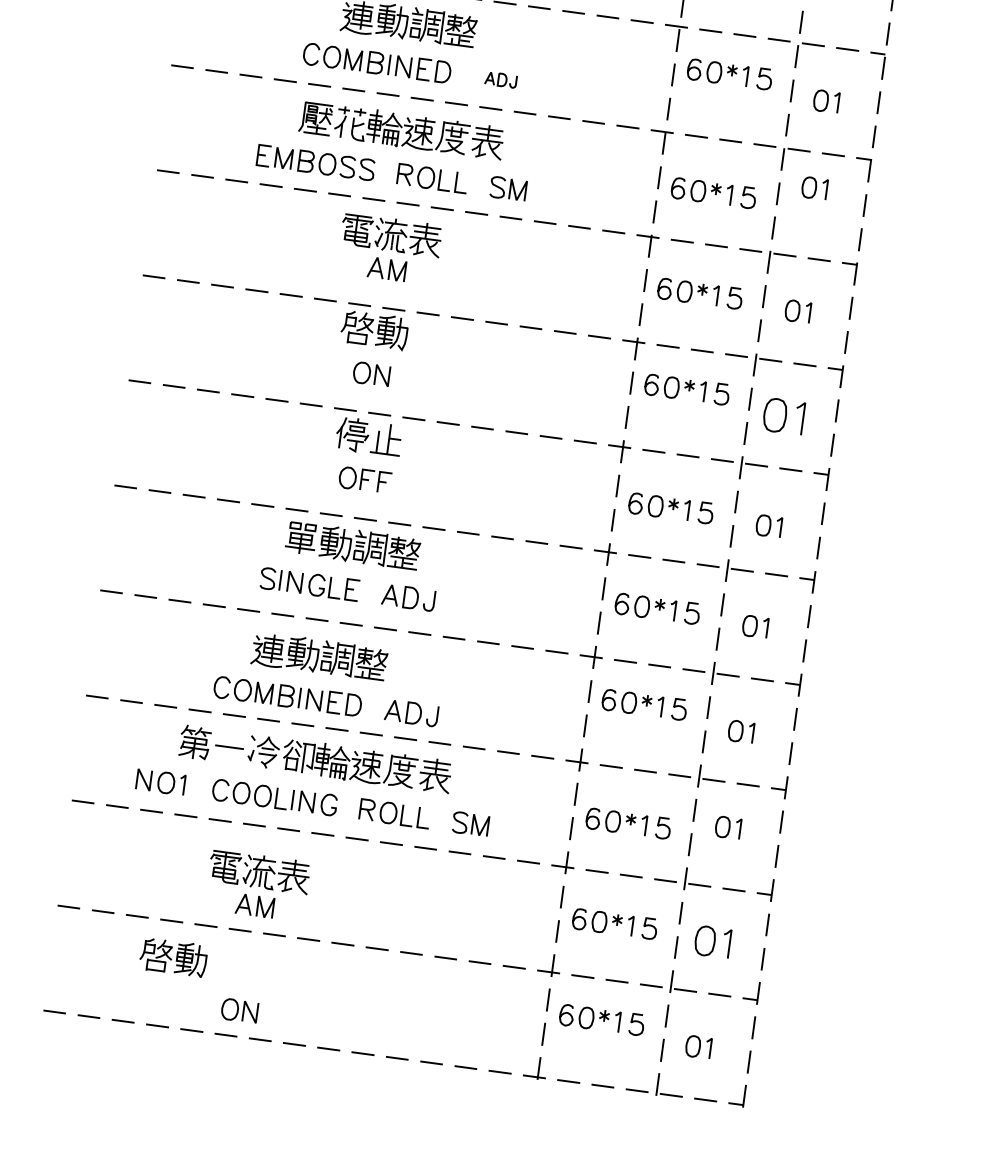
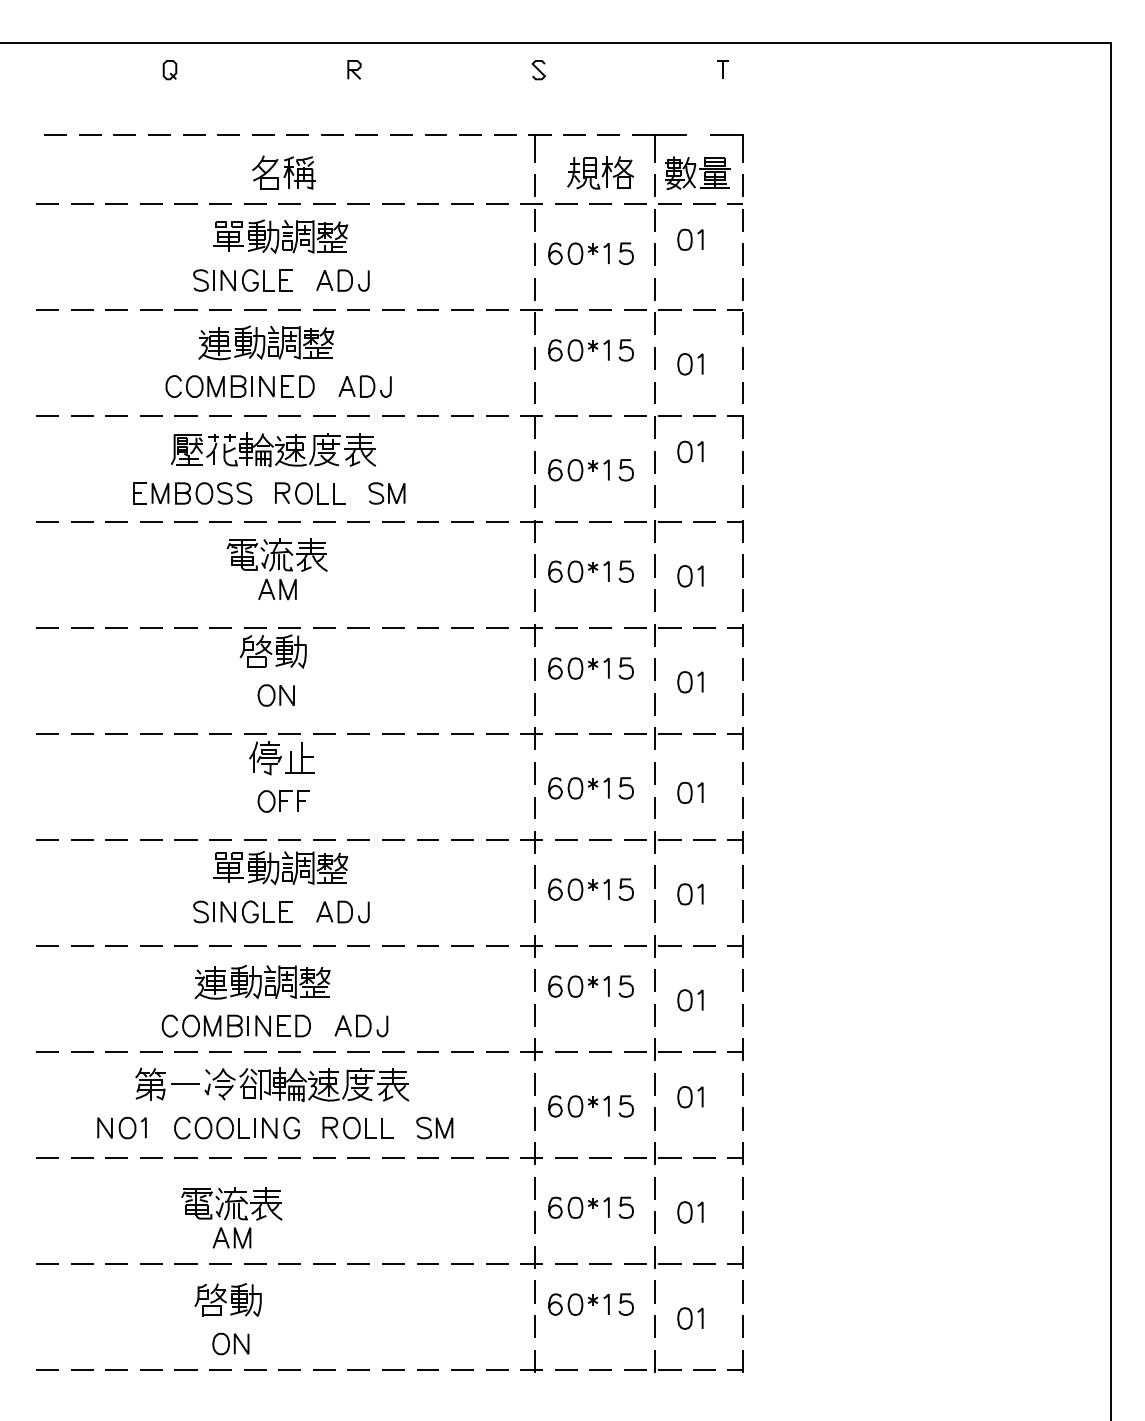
part: (500, 79) -> (364, 386), size x1.67
part: (783, 416) -> (690, 682), size x0.62
part: (712, 942) -> (690, 1212), size x0.71
part: (172, 956) -> (227, 1299), moved

